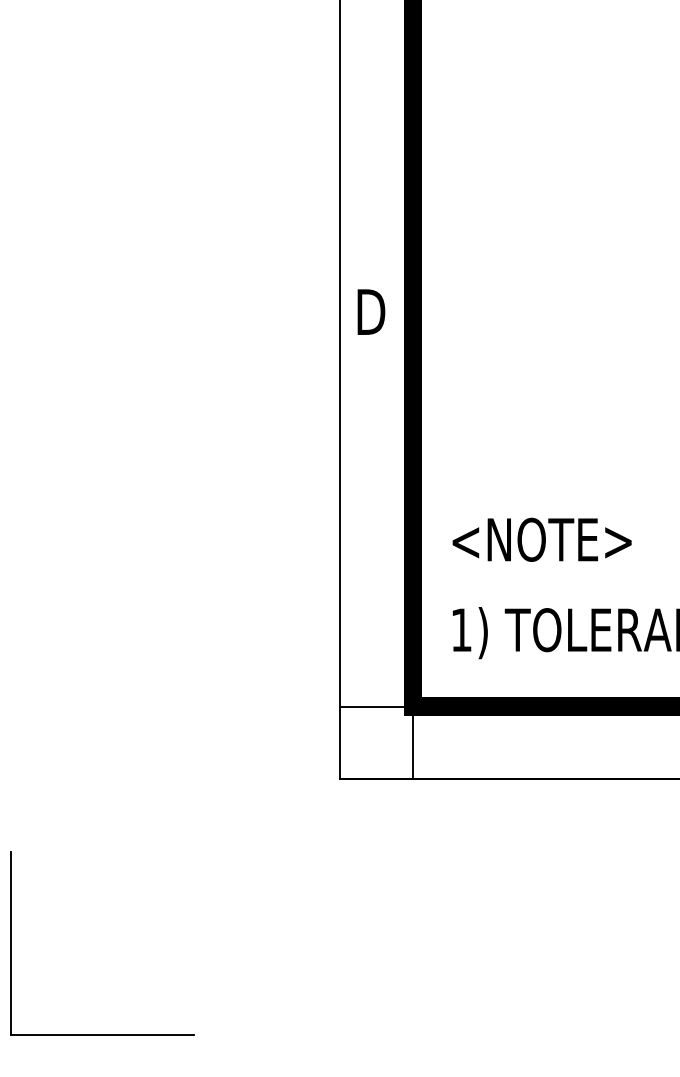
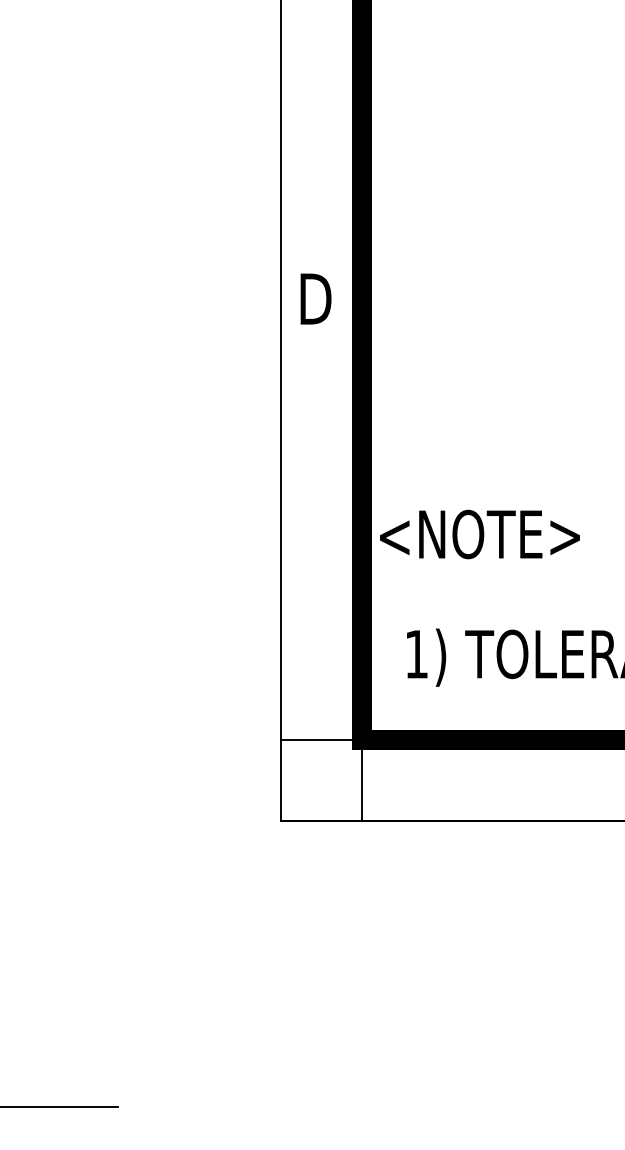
text: (541, 539) -> (479, 534), moved

